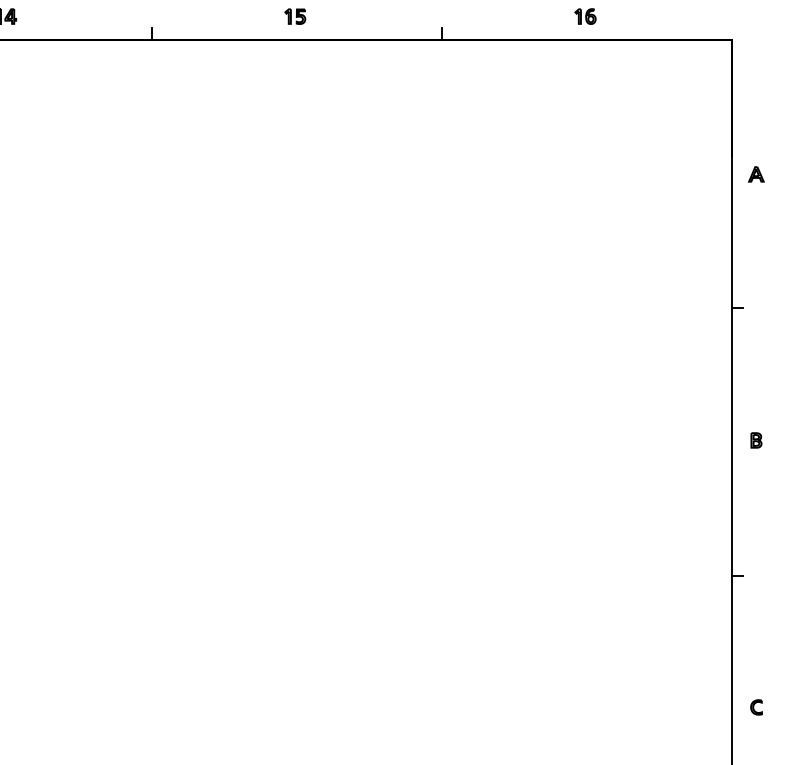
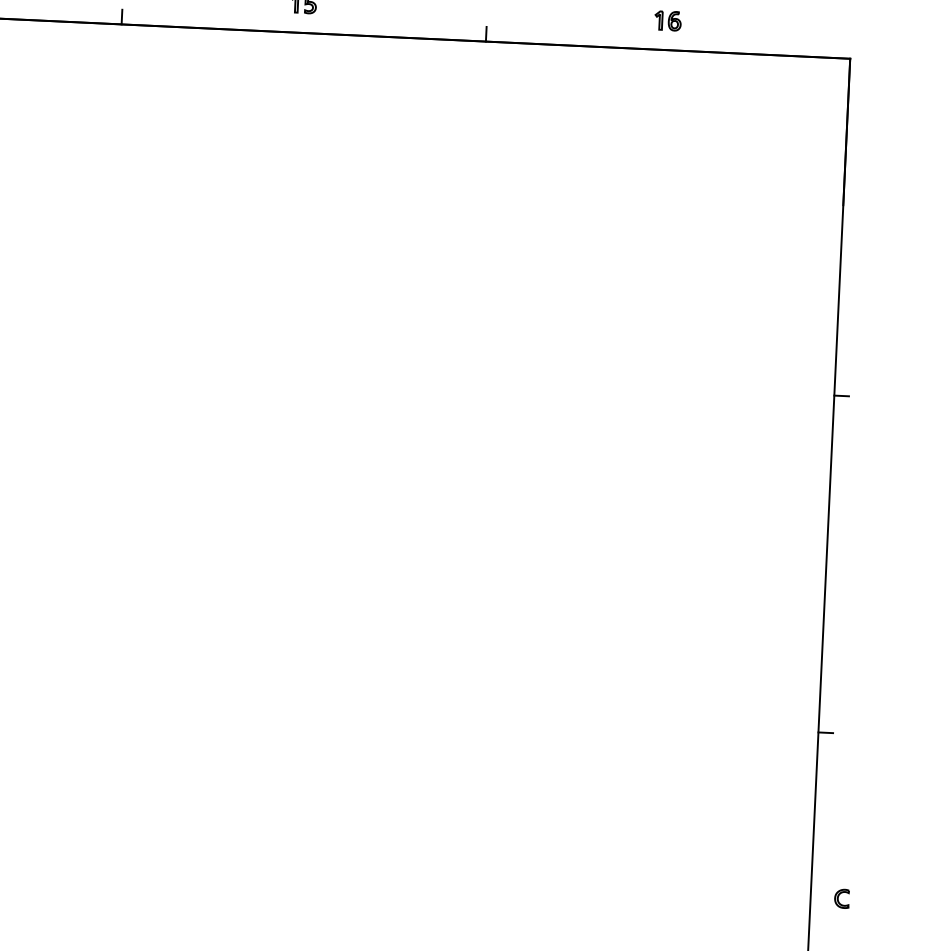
part: (755, 174) -> (872, 229), removed
part: (756, 440) -> (857, 563), removed

